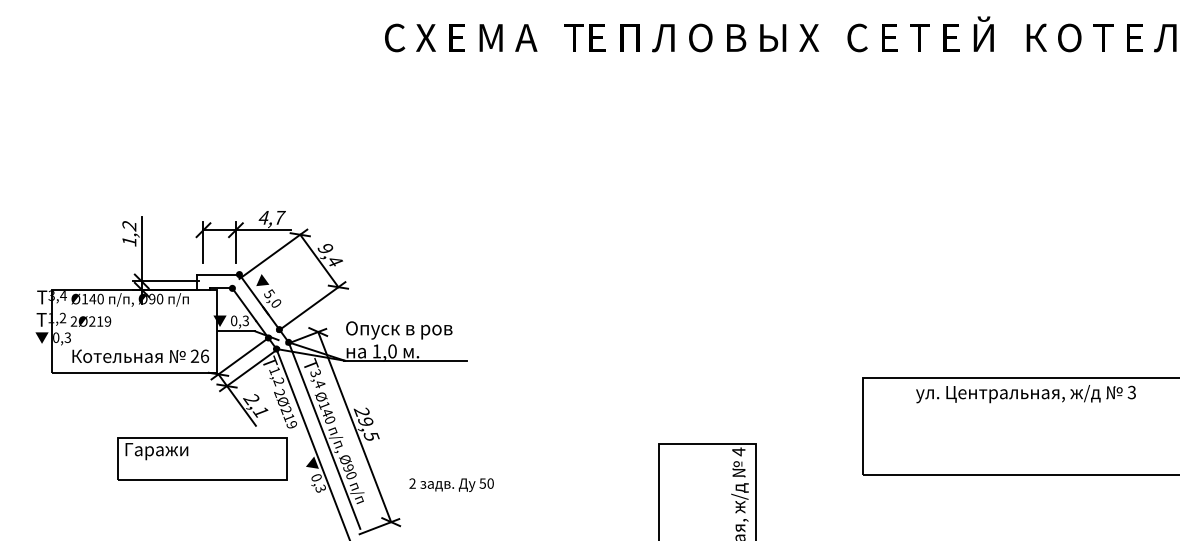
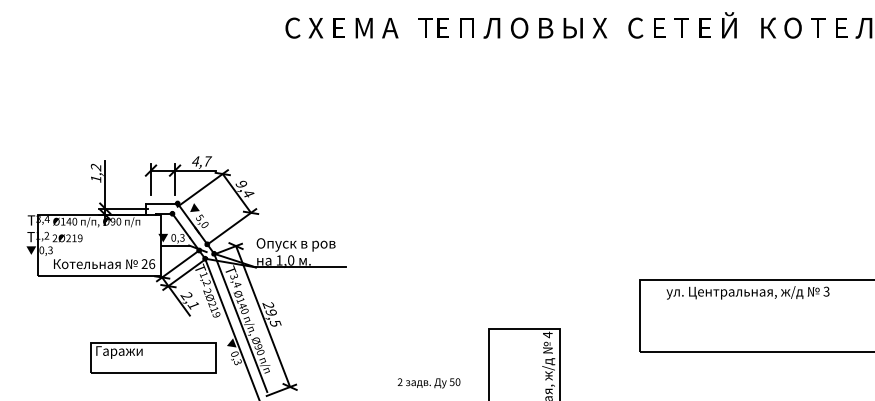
text: (1025, 394) -> (747, 293), moved
part: (202, 458) -> (153, 357), moved
text: (451, 484) -> (428, 382), moved

